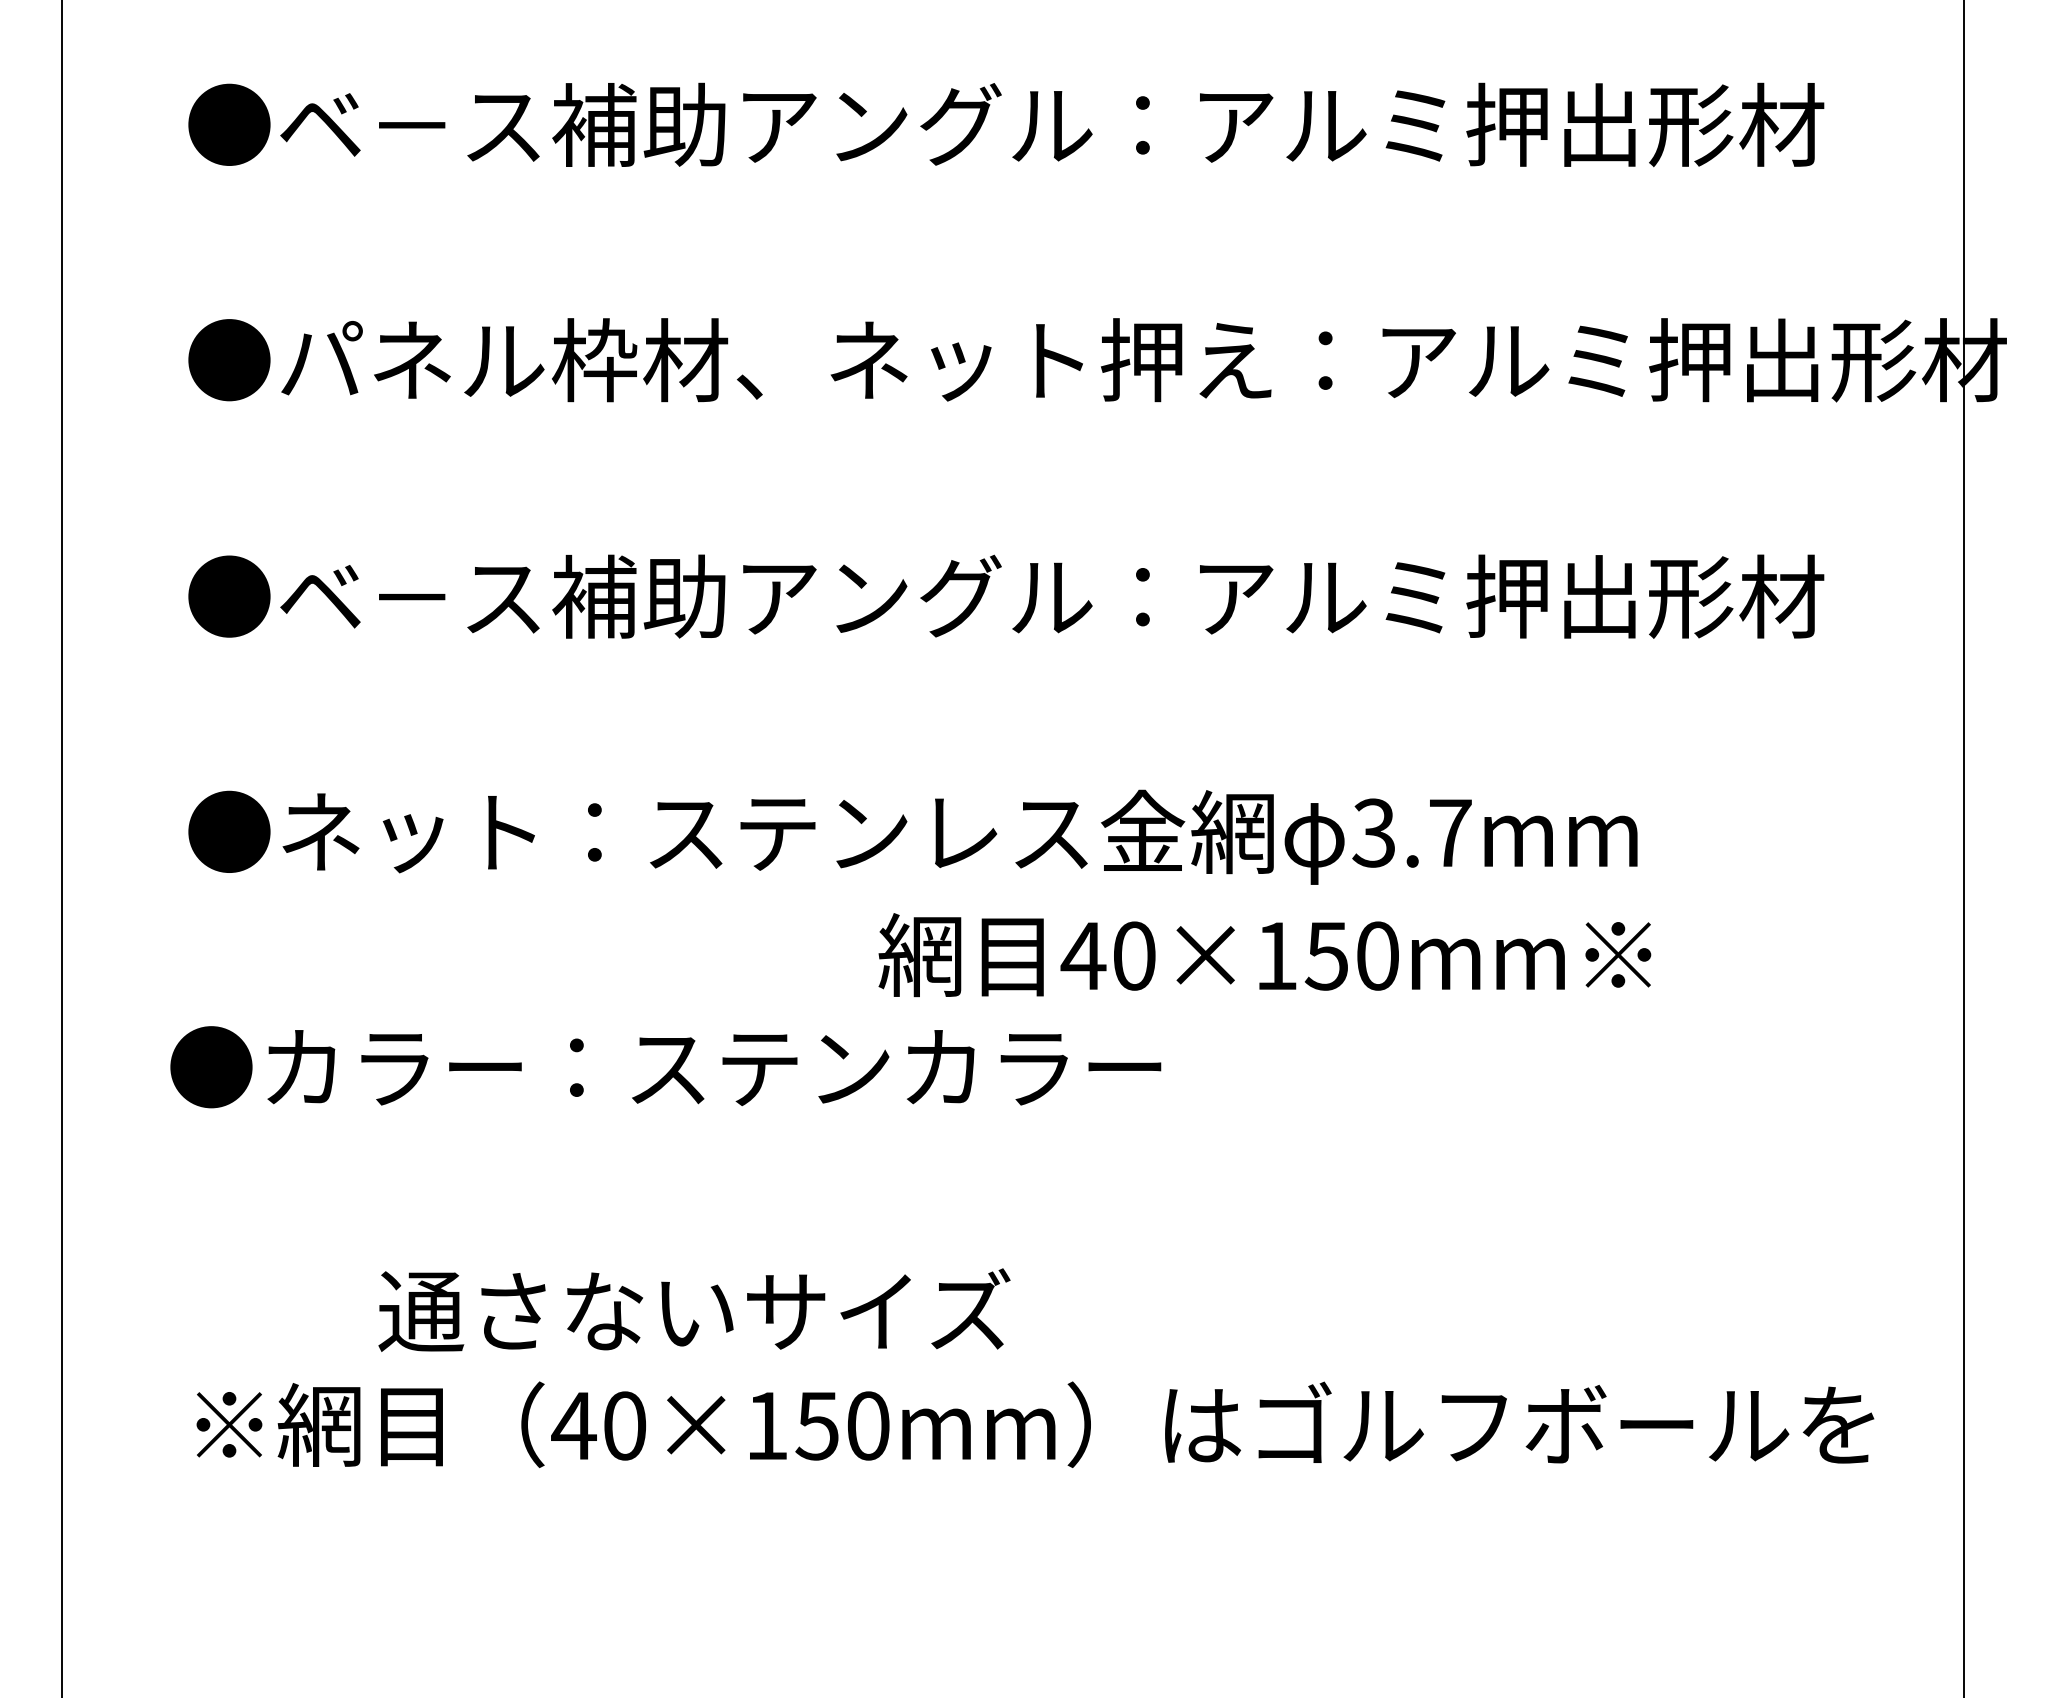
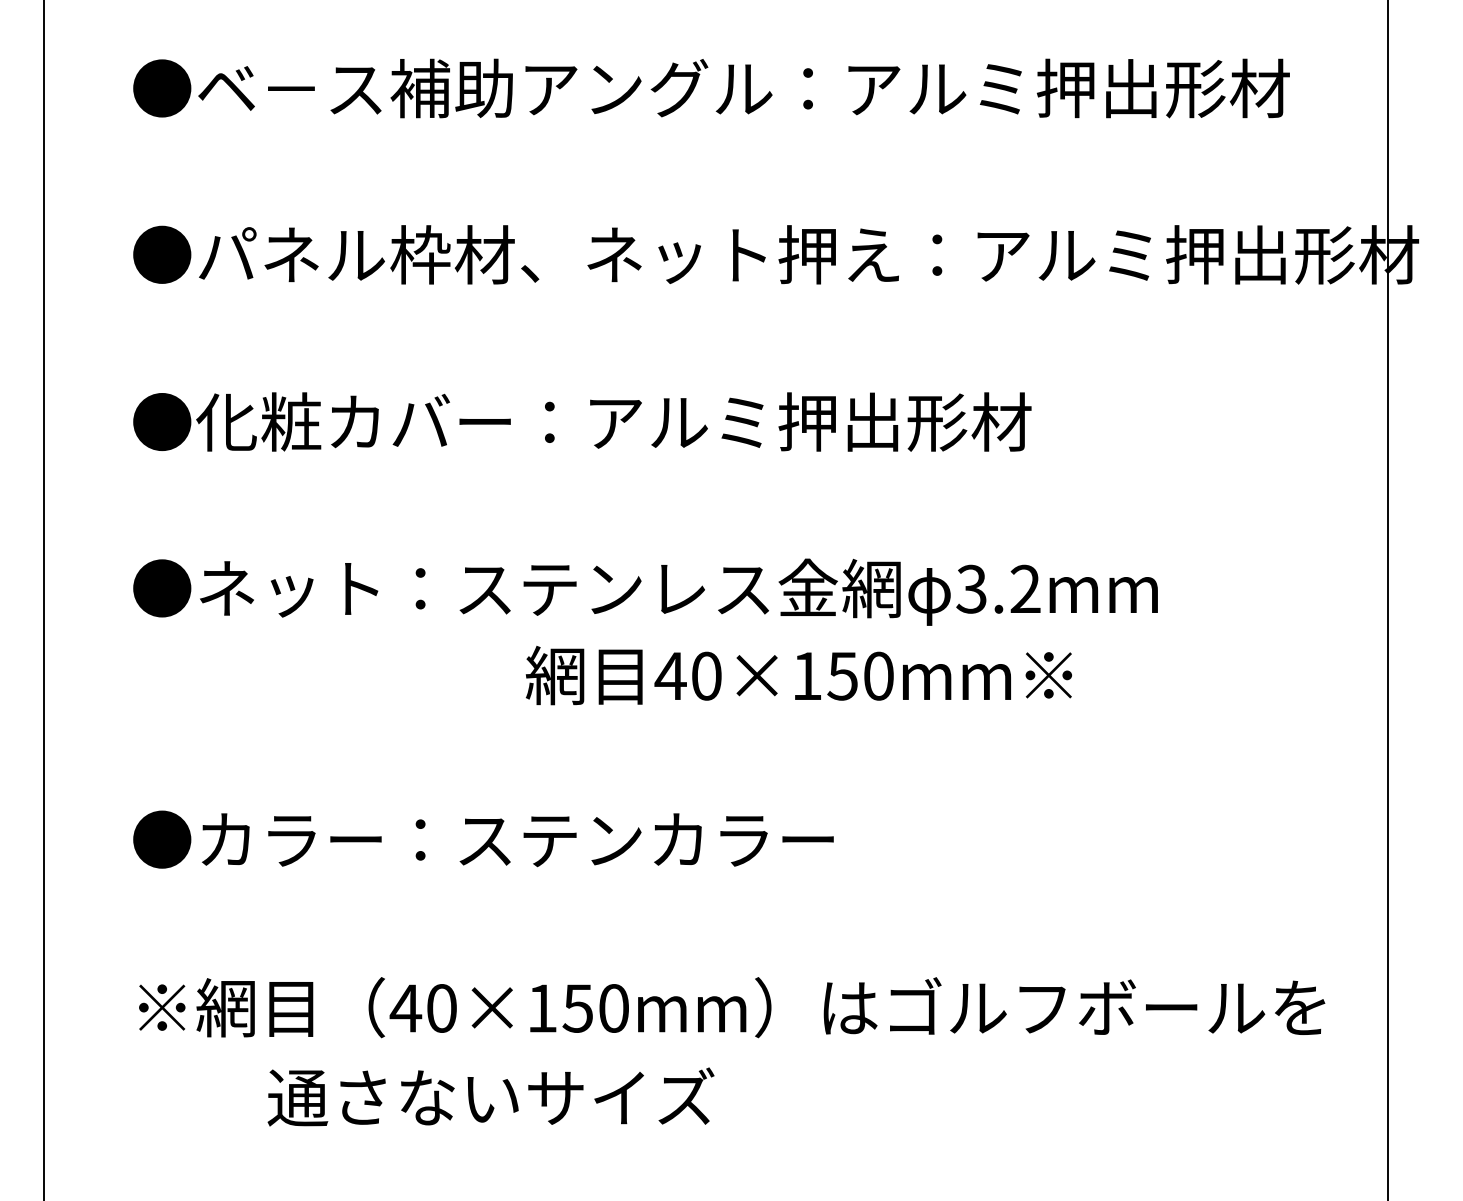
text: (1050, 596) -> (742, 421), ●ベ－ス補助アングル：アルミ押出形材 -> ●化粧カバー：アルミ押出形材
text: (1450, 832) -> (1025, 588), 3.7mm -> 3.2mm
text: (1264, 955) -> (798, 675), moved
text: (665, 1067) -> (483, 839), moved
text: (694, 1309) -> (491, 1096), moved

